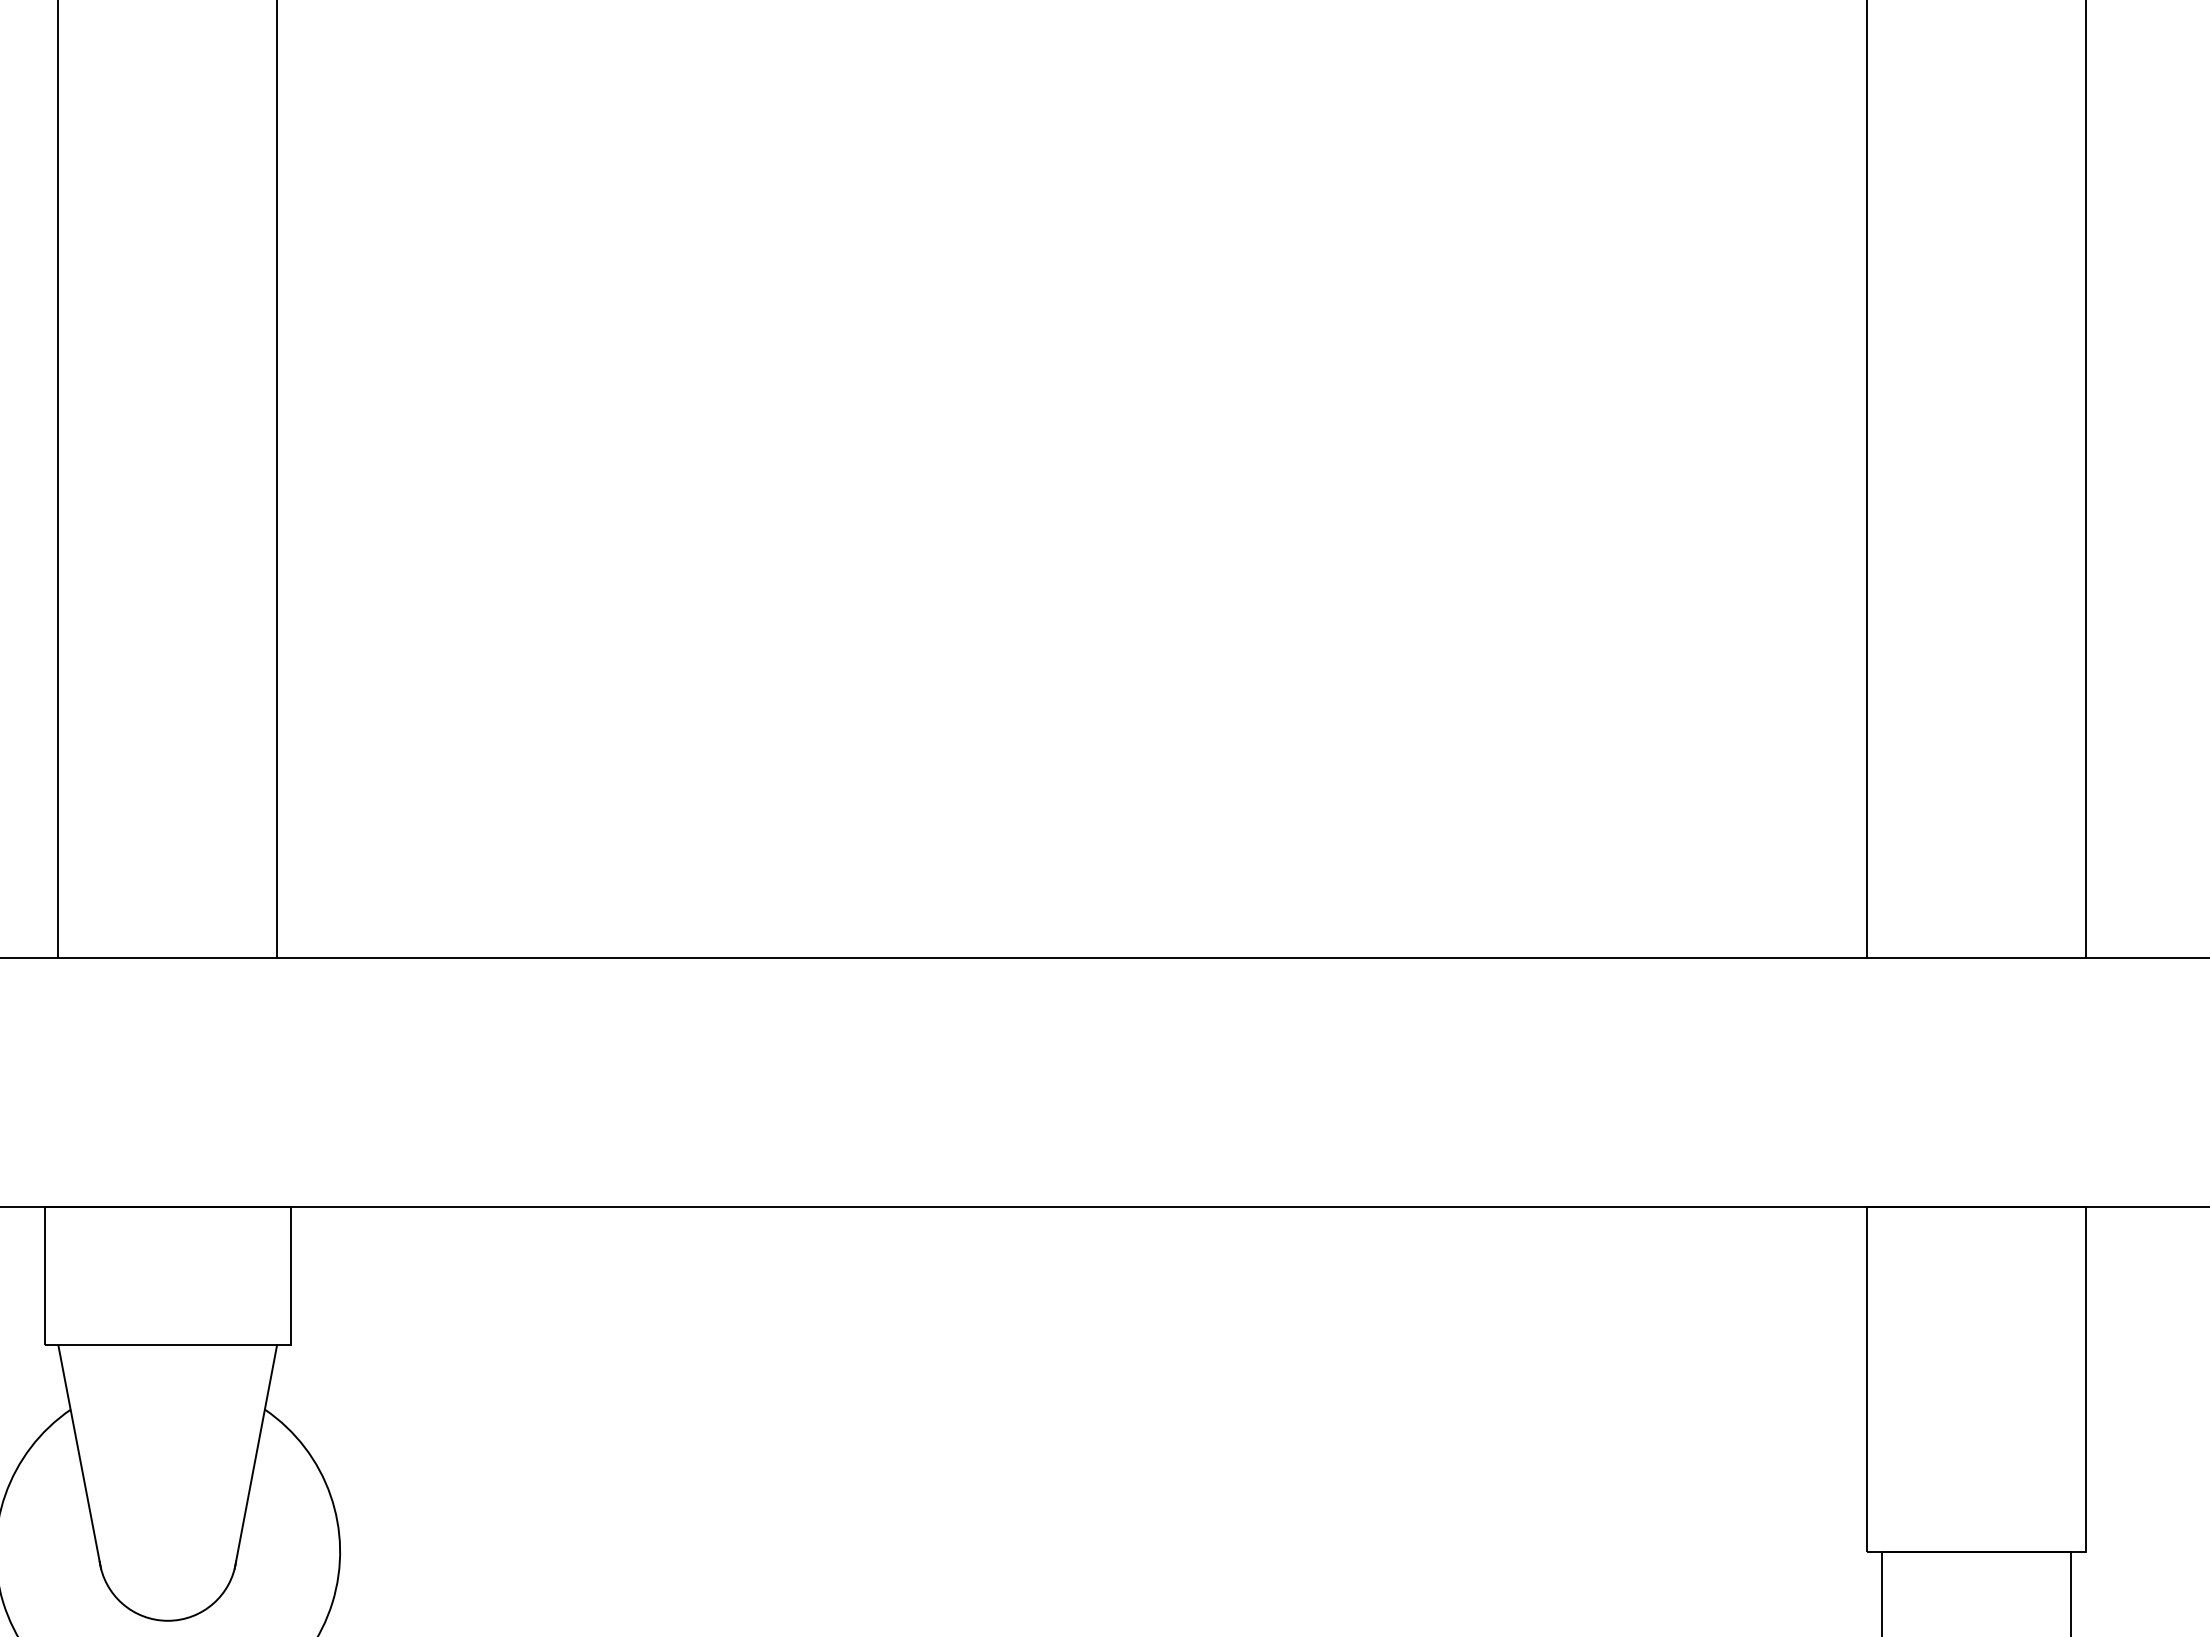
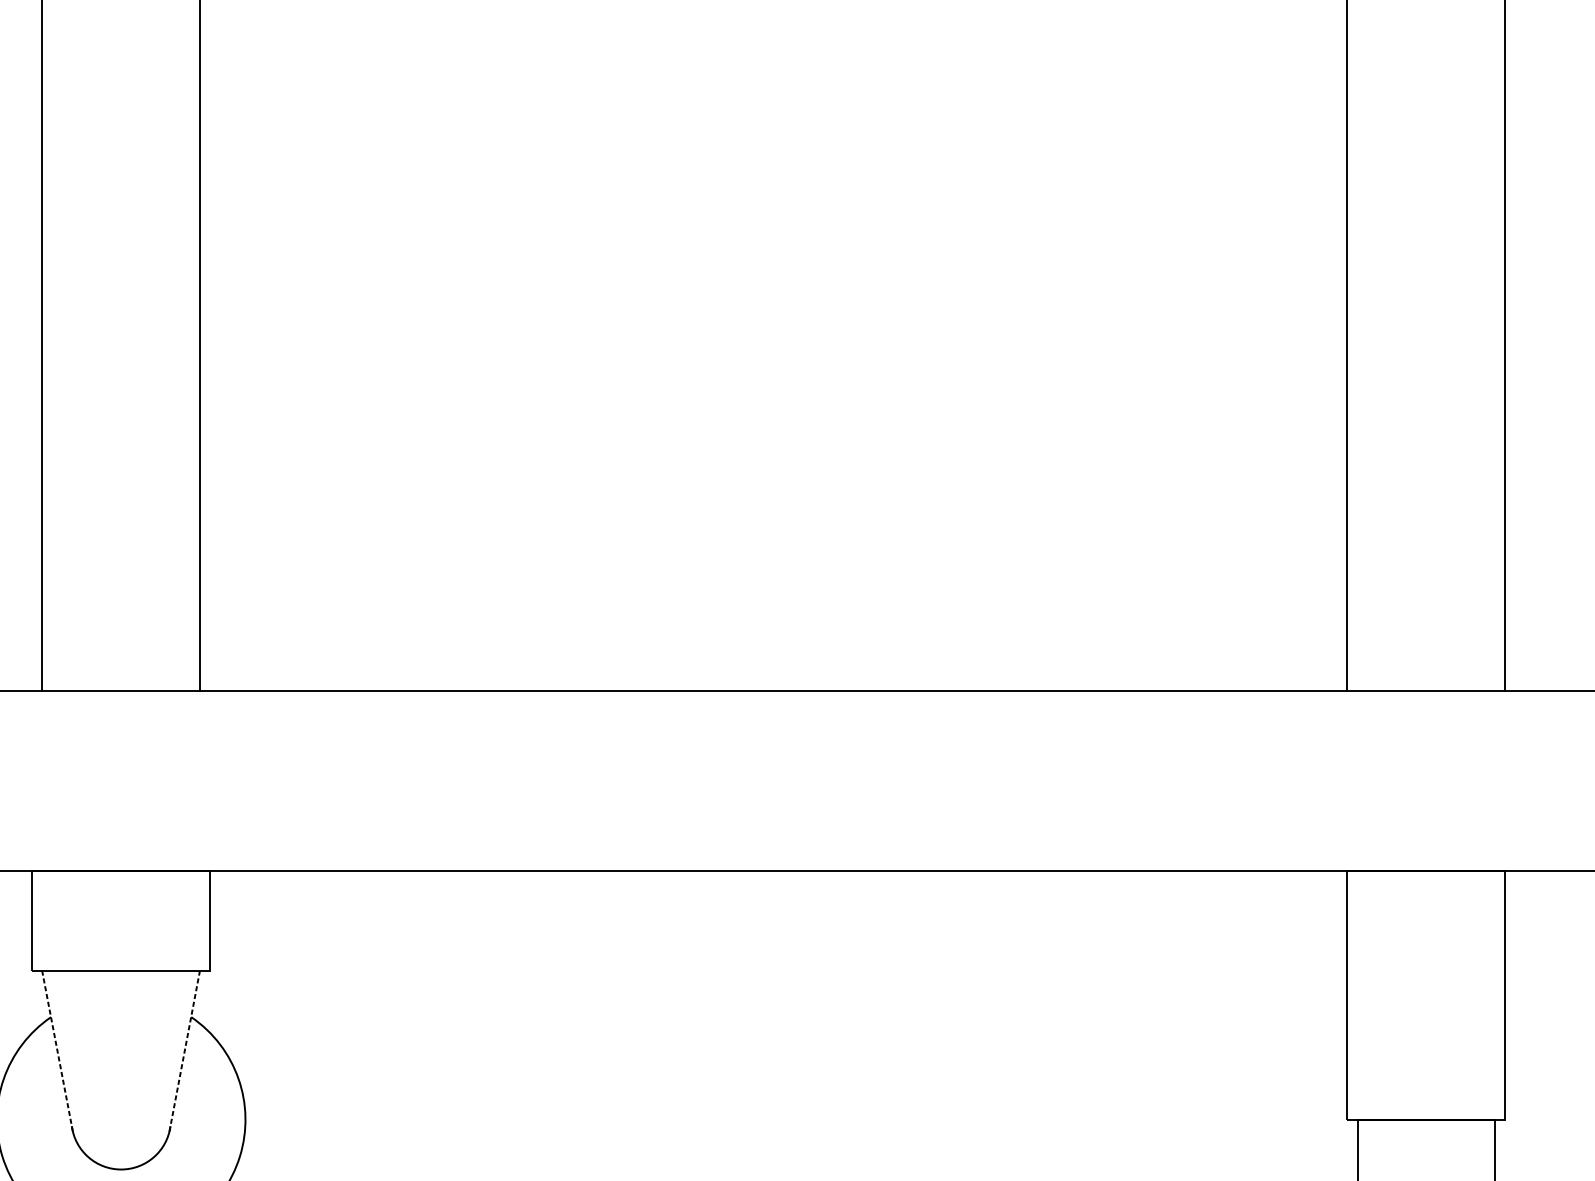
line: (79, 1457) -> (57, 1051), solid -> dashed
line: (255, 1457) -> (184, 1051), solid -> dashed

